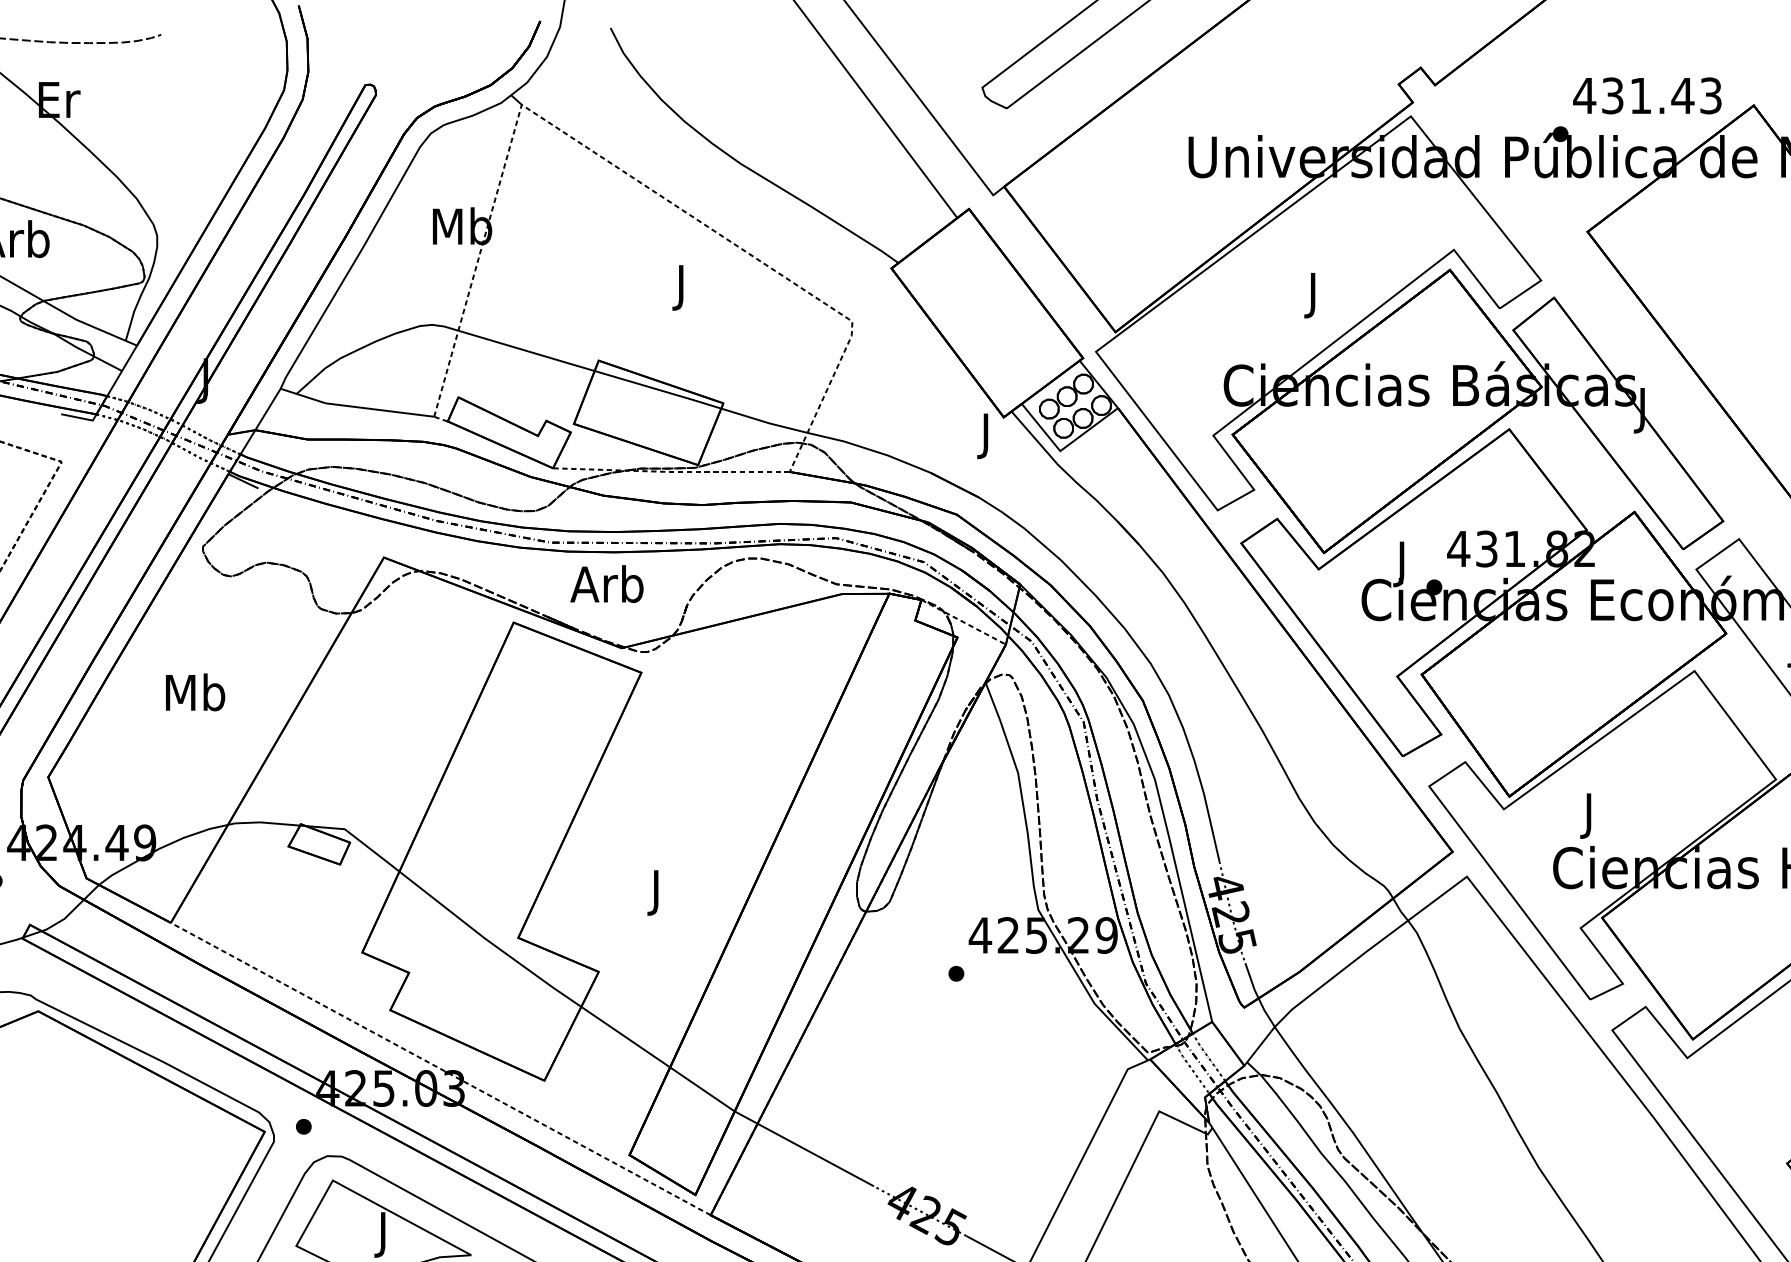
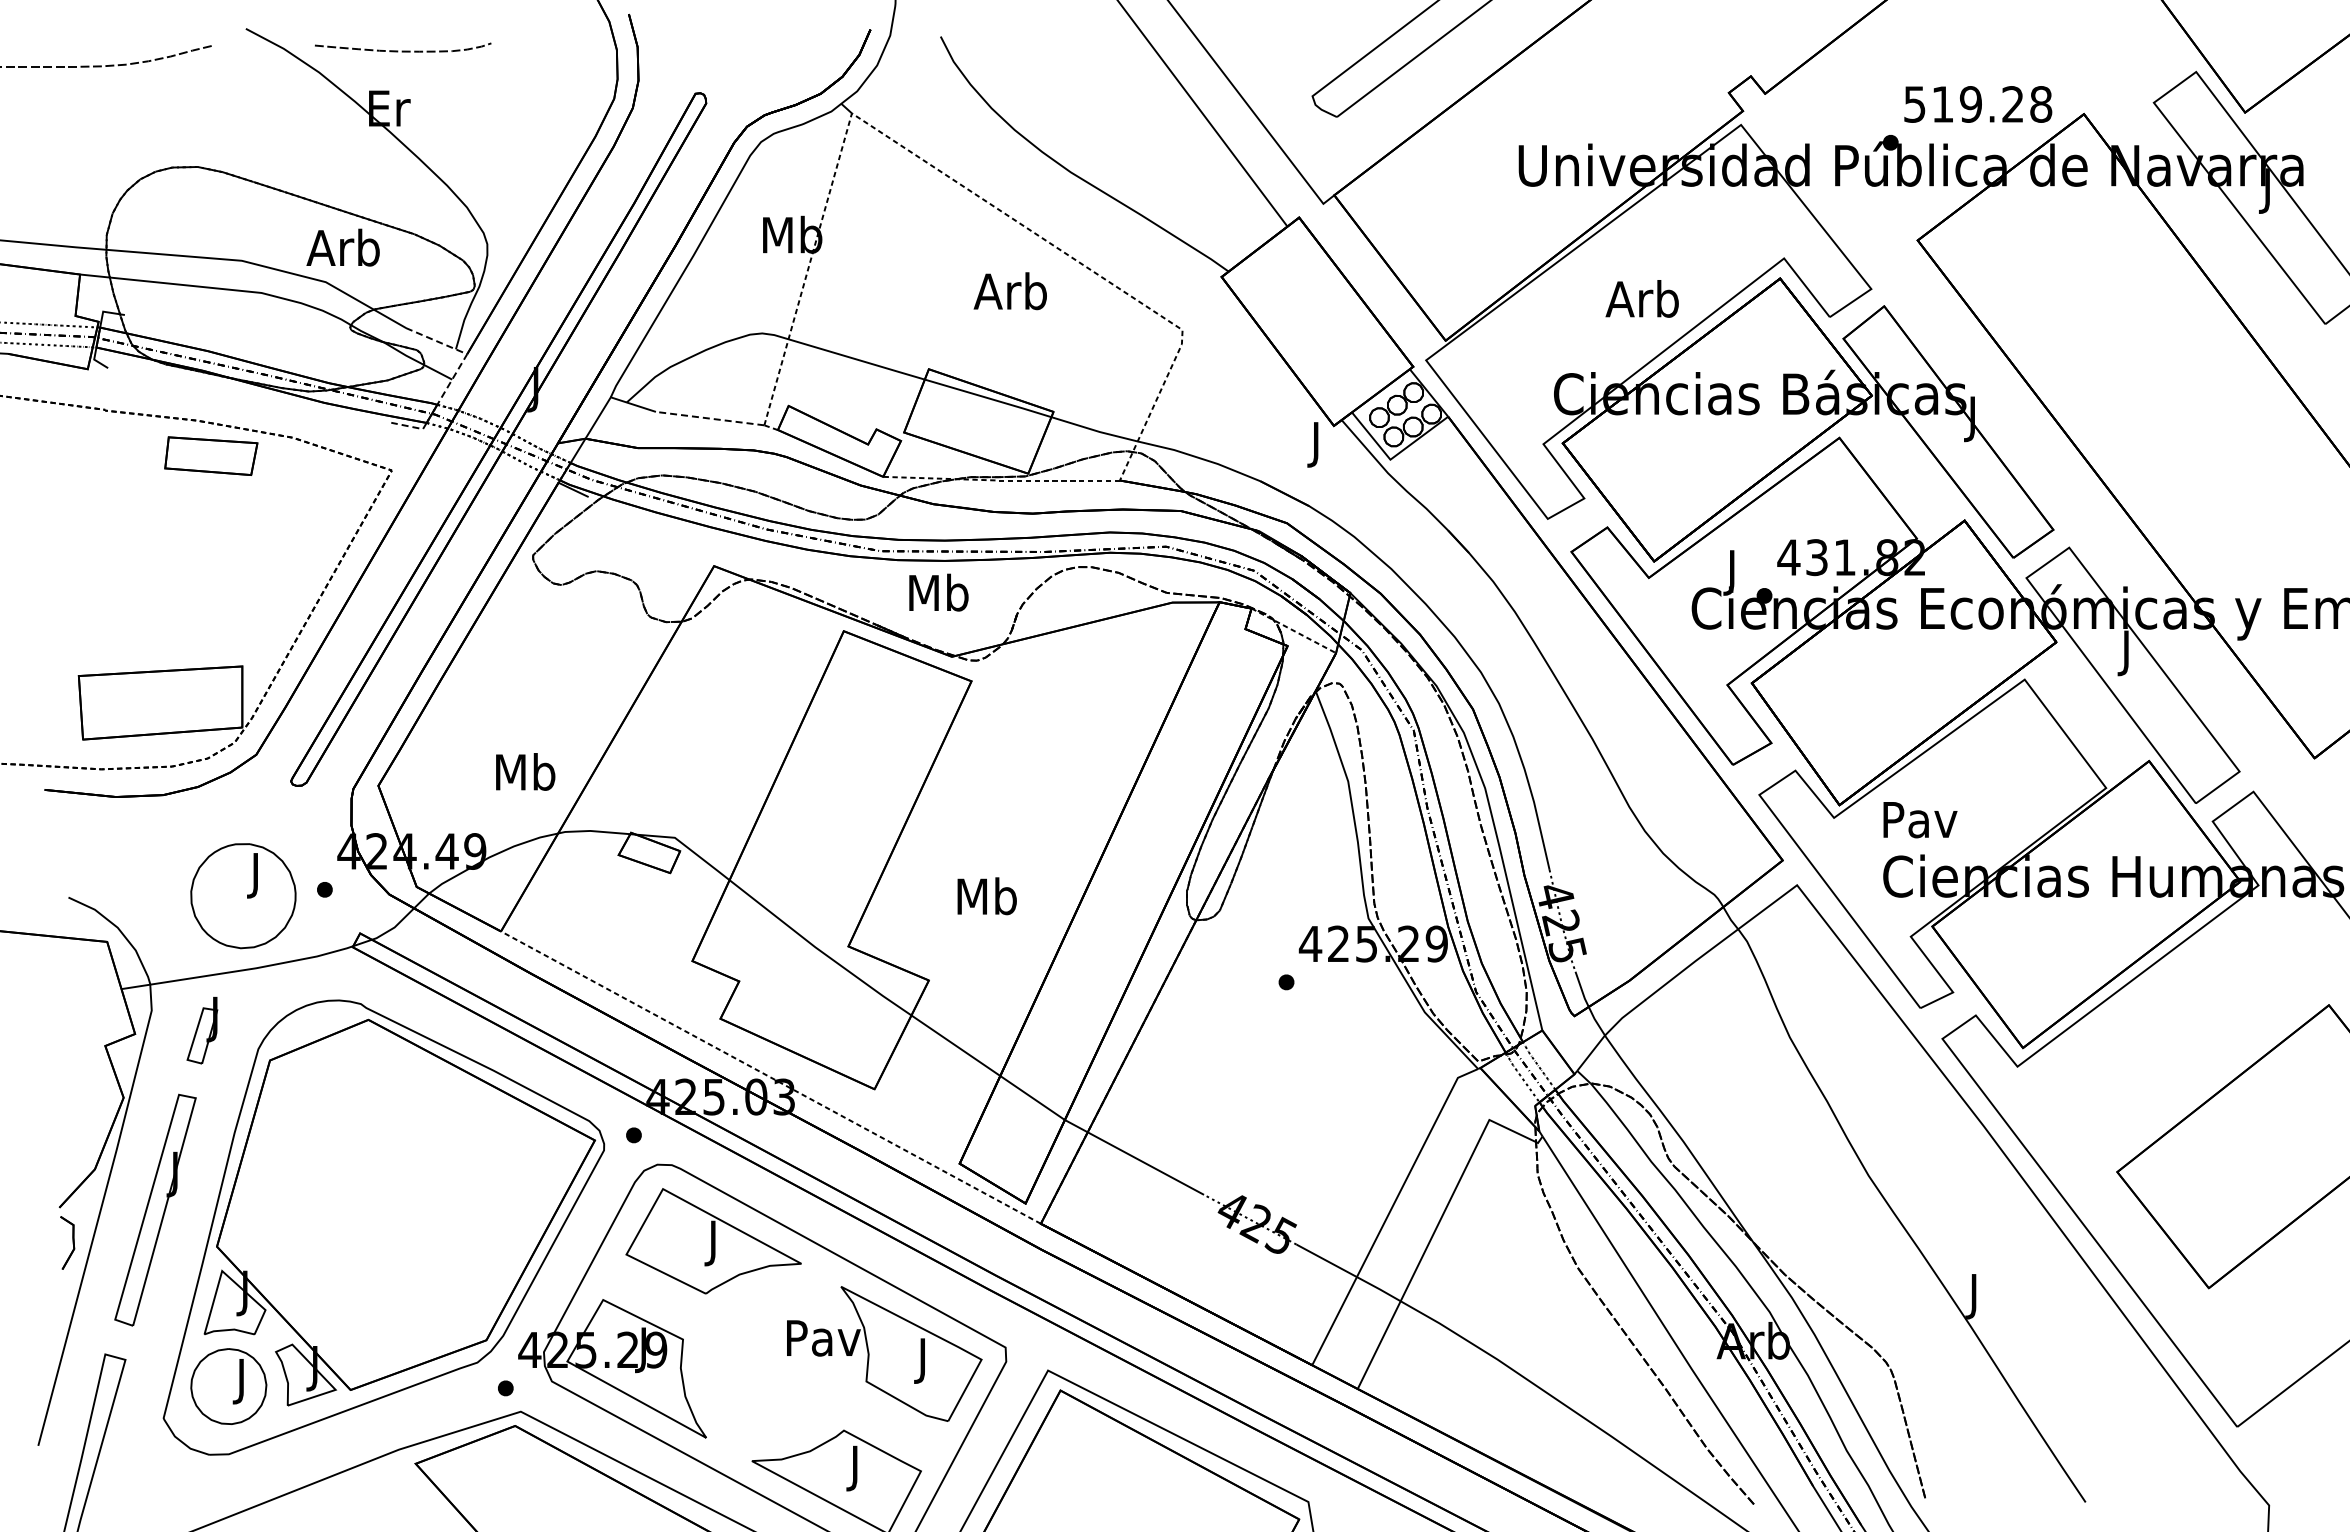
text: (1647, 95) -> (1977, 104), 431.43 -> 519.28
text: (679, 286) -> (1009, 295), J -> Arb
text: (1311, 294) -> (1641, 303), J -> Arb
line: (135, 344) -> (465, 353), solid -> dashed
line: (380, 409) -> (710, 418), solid -> dashed
line: (81, 417) -> (411, 426), solid -> dashed
text: (606, 583) -> (936, 592), Arb -> Mb
text: (195, 691) -> (525, 771), moved
text: (1590, 815) -> (1920, 824), J -> Pav
text: (656, 891) -> (986, 900), J -> Mb

